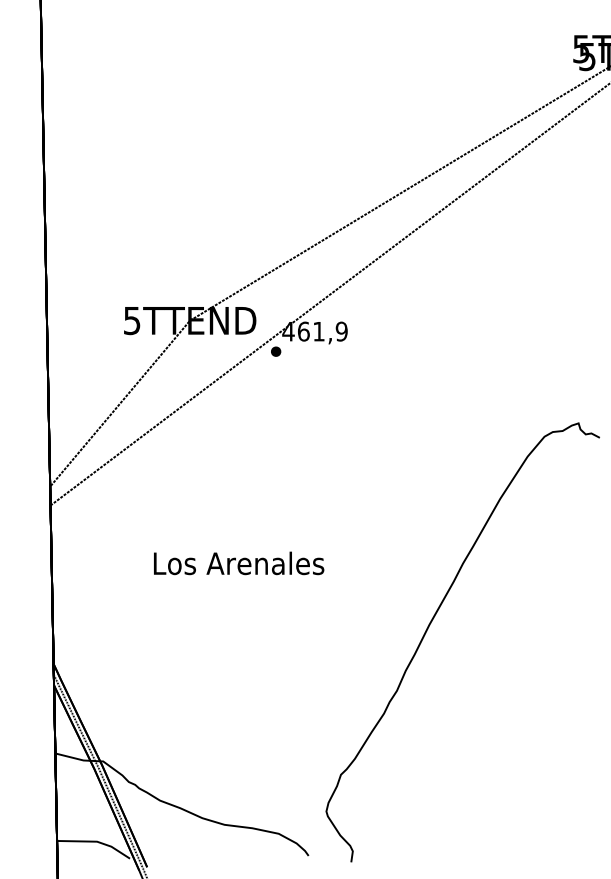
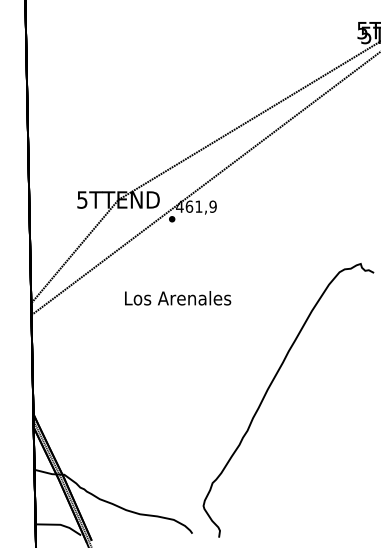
text: (239, 563) -> (178, 298), moved

